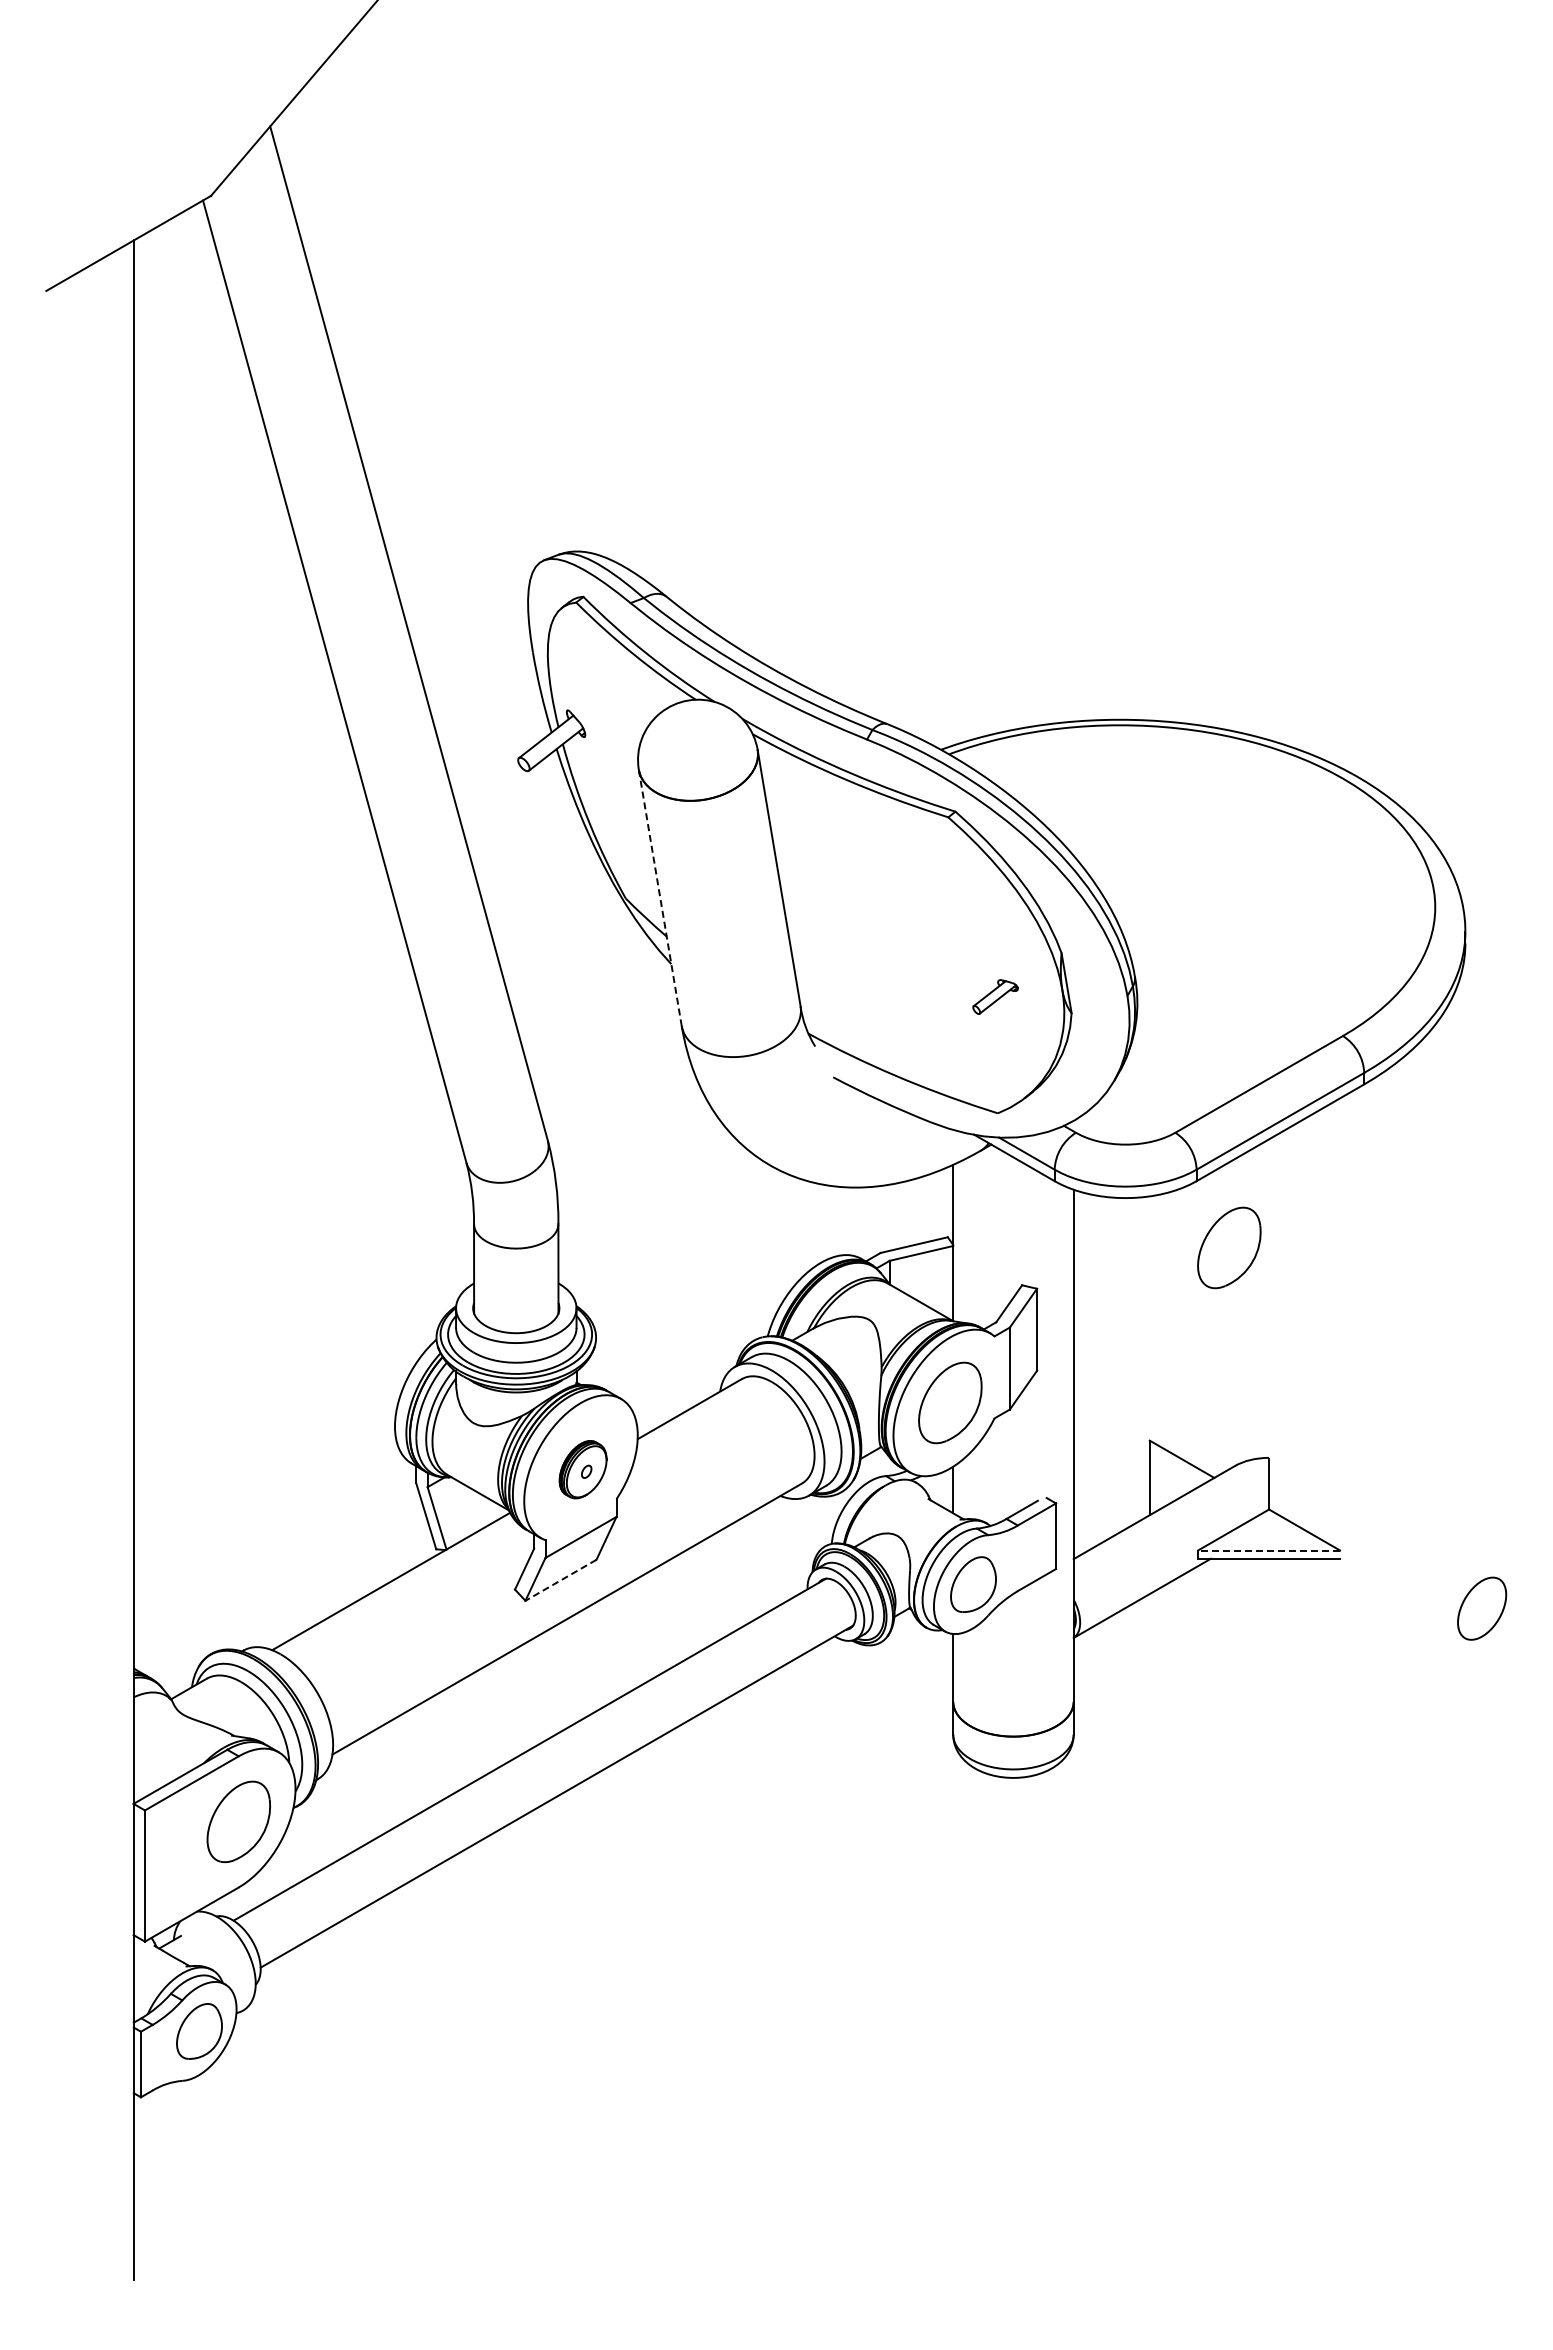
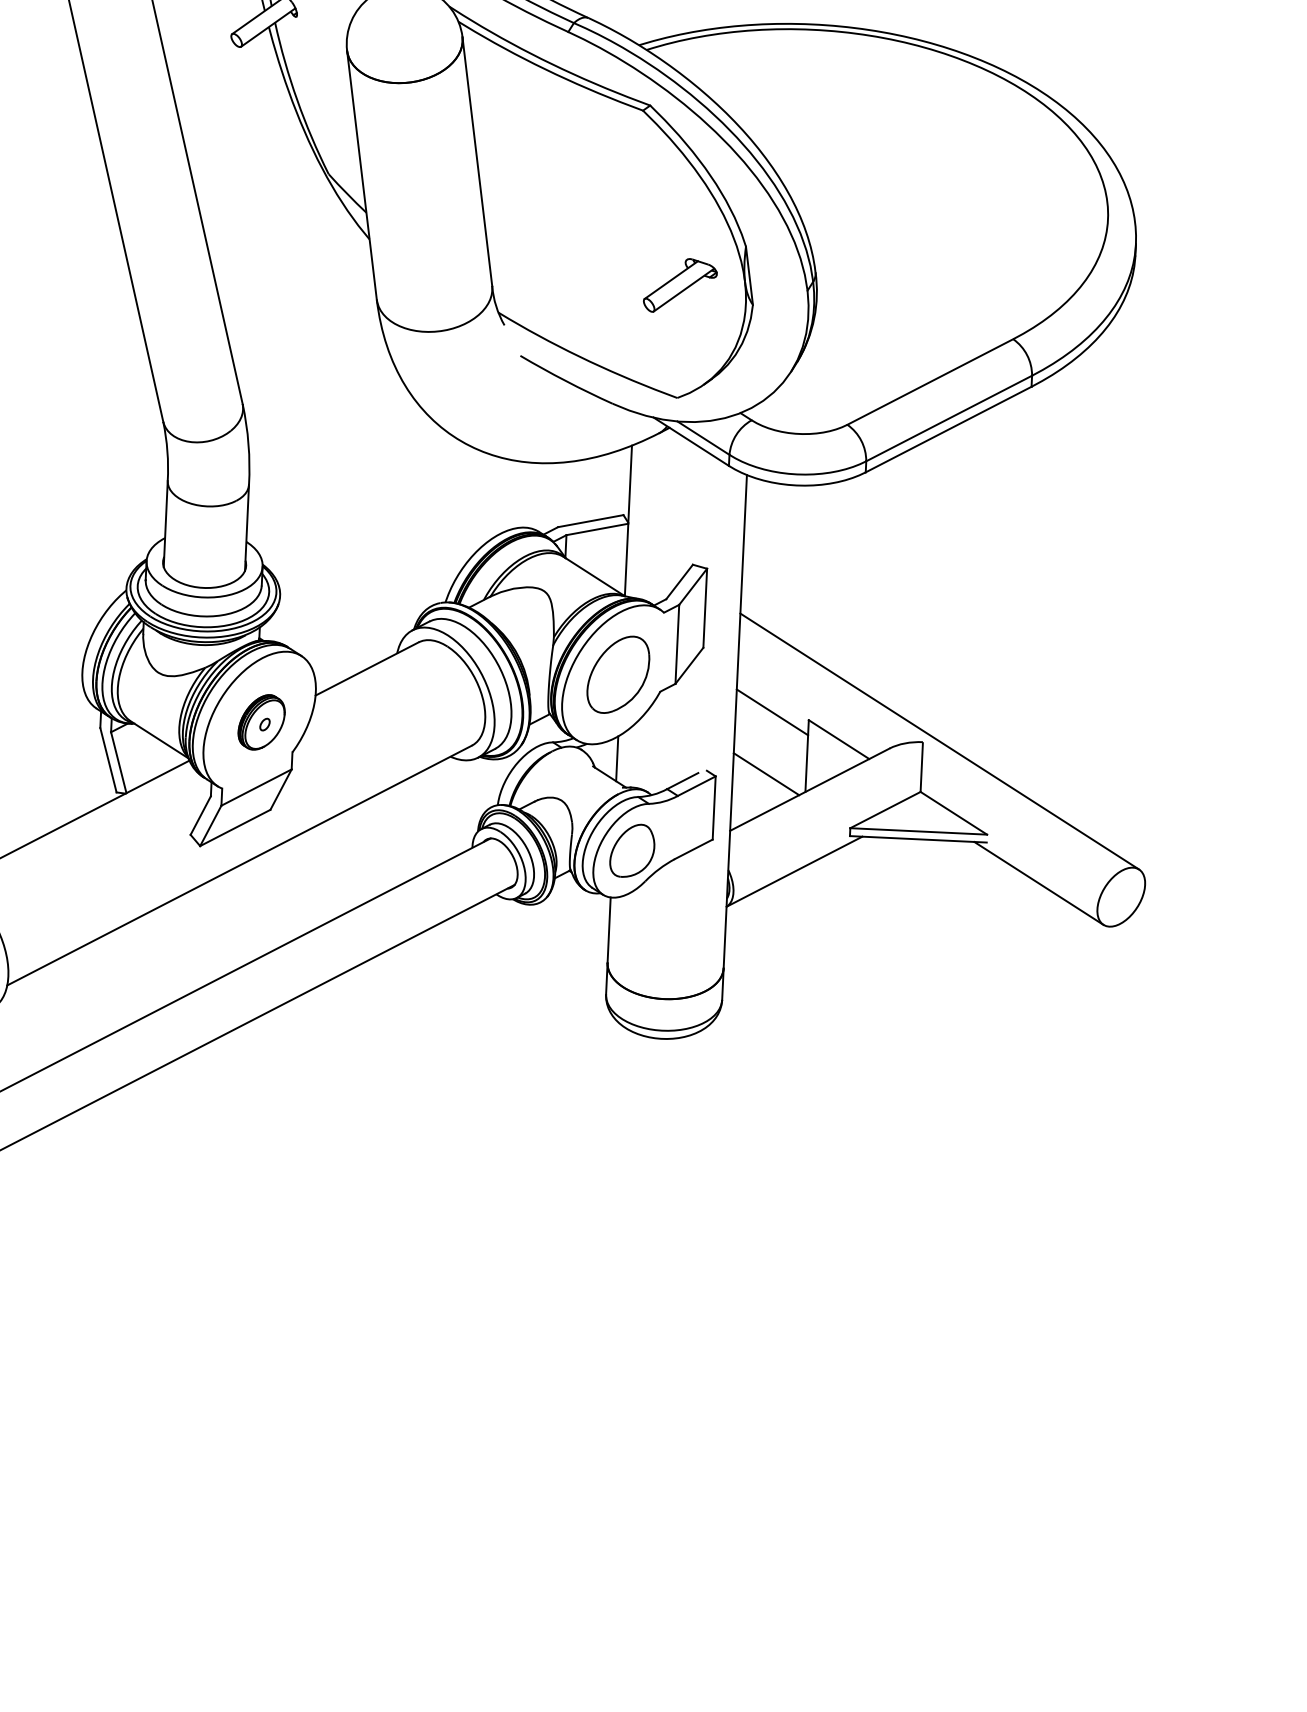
line: (660, 898) -> (362, 175), dashed -> solid
part: (995, 996) -> (680, 285), size x1.67
part: (1229, 1247) -> (894, 537), removed
line: (1111, 1434) -> (772, 712), added
line: (1286, 1456) -> (939, 741), added
line: (1108, 1498) -> (766, 774), added
line: (1268, 1550) -> (918, 831), dashed -> solid
line: (560, 1580) -> (234, 828), dashed -> solid
line: (1396, 1598) -> (1039, 883), added

